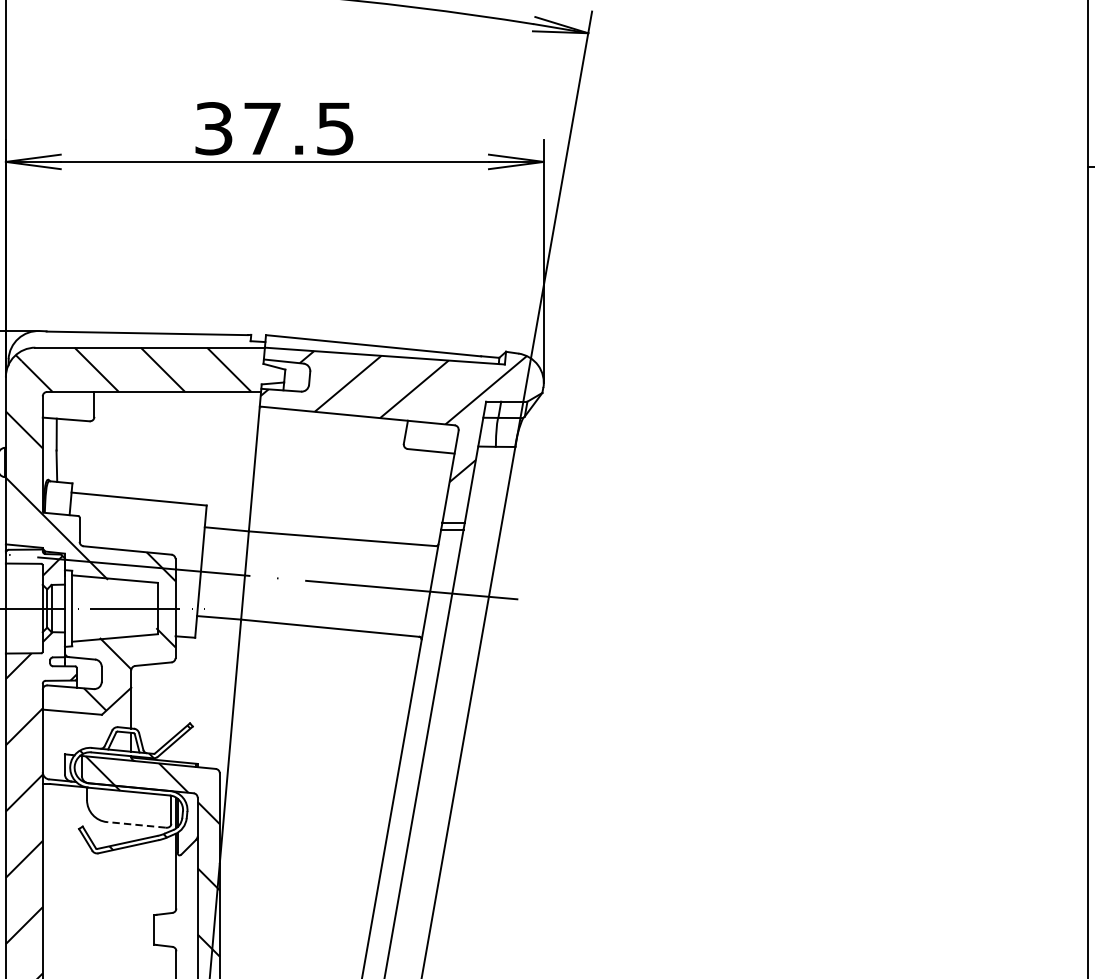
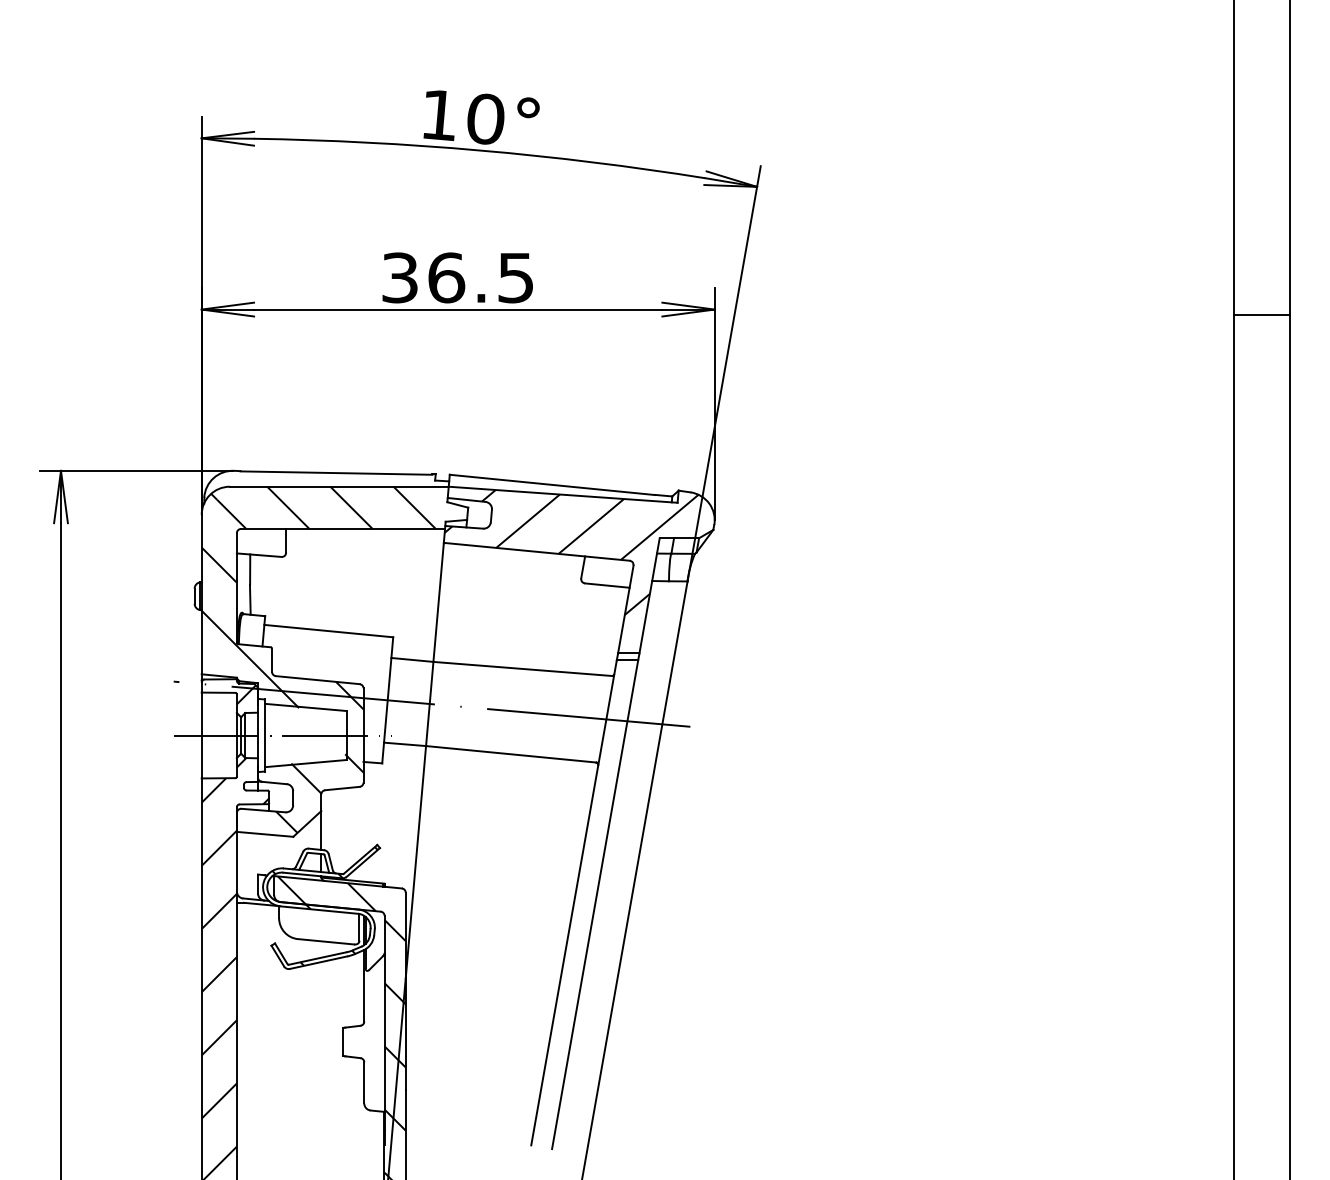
text: (262, 128) -> (446, 277), 37.5 -> 36.5
line: (135, 824) -> (325, 941), dashed -> solid

